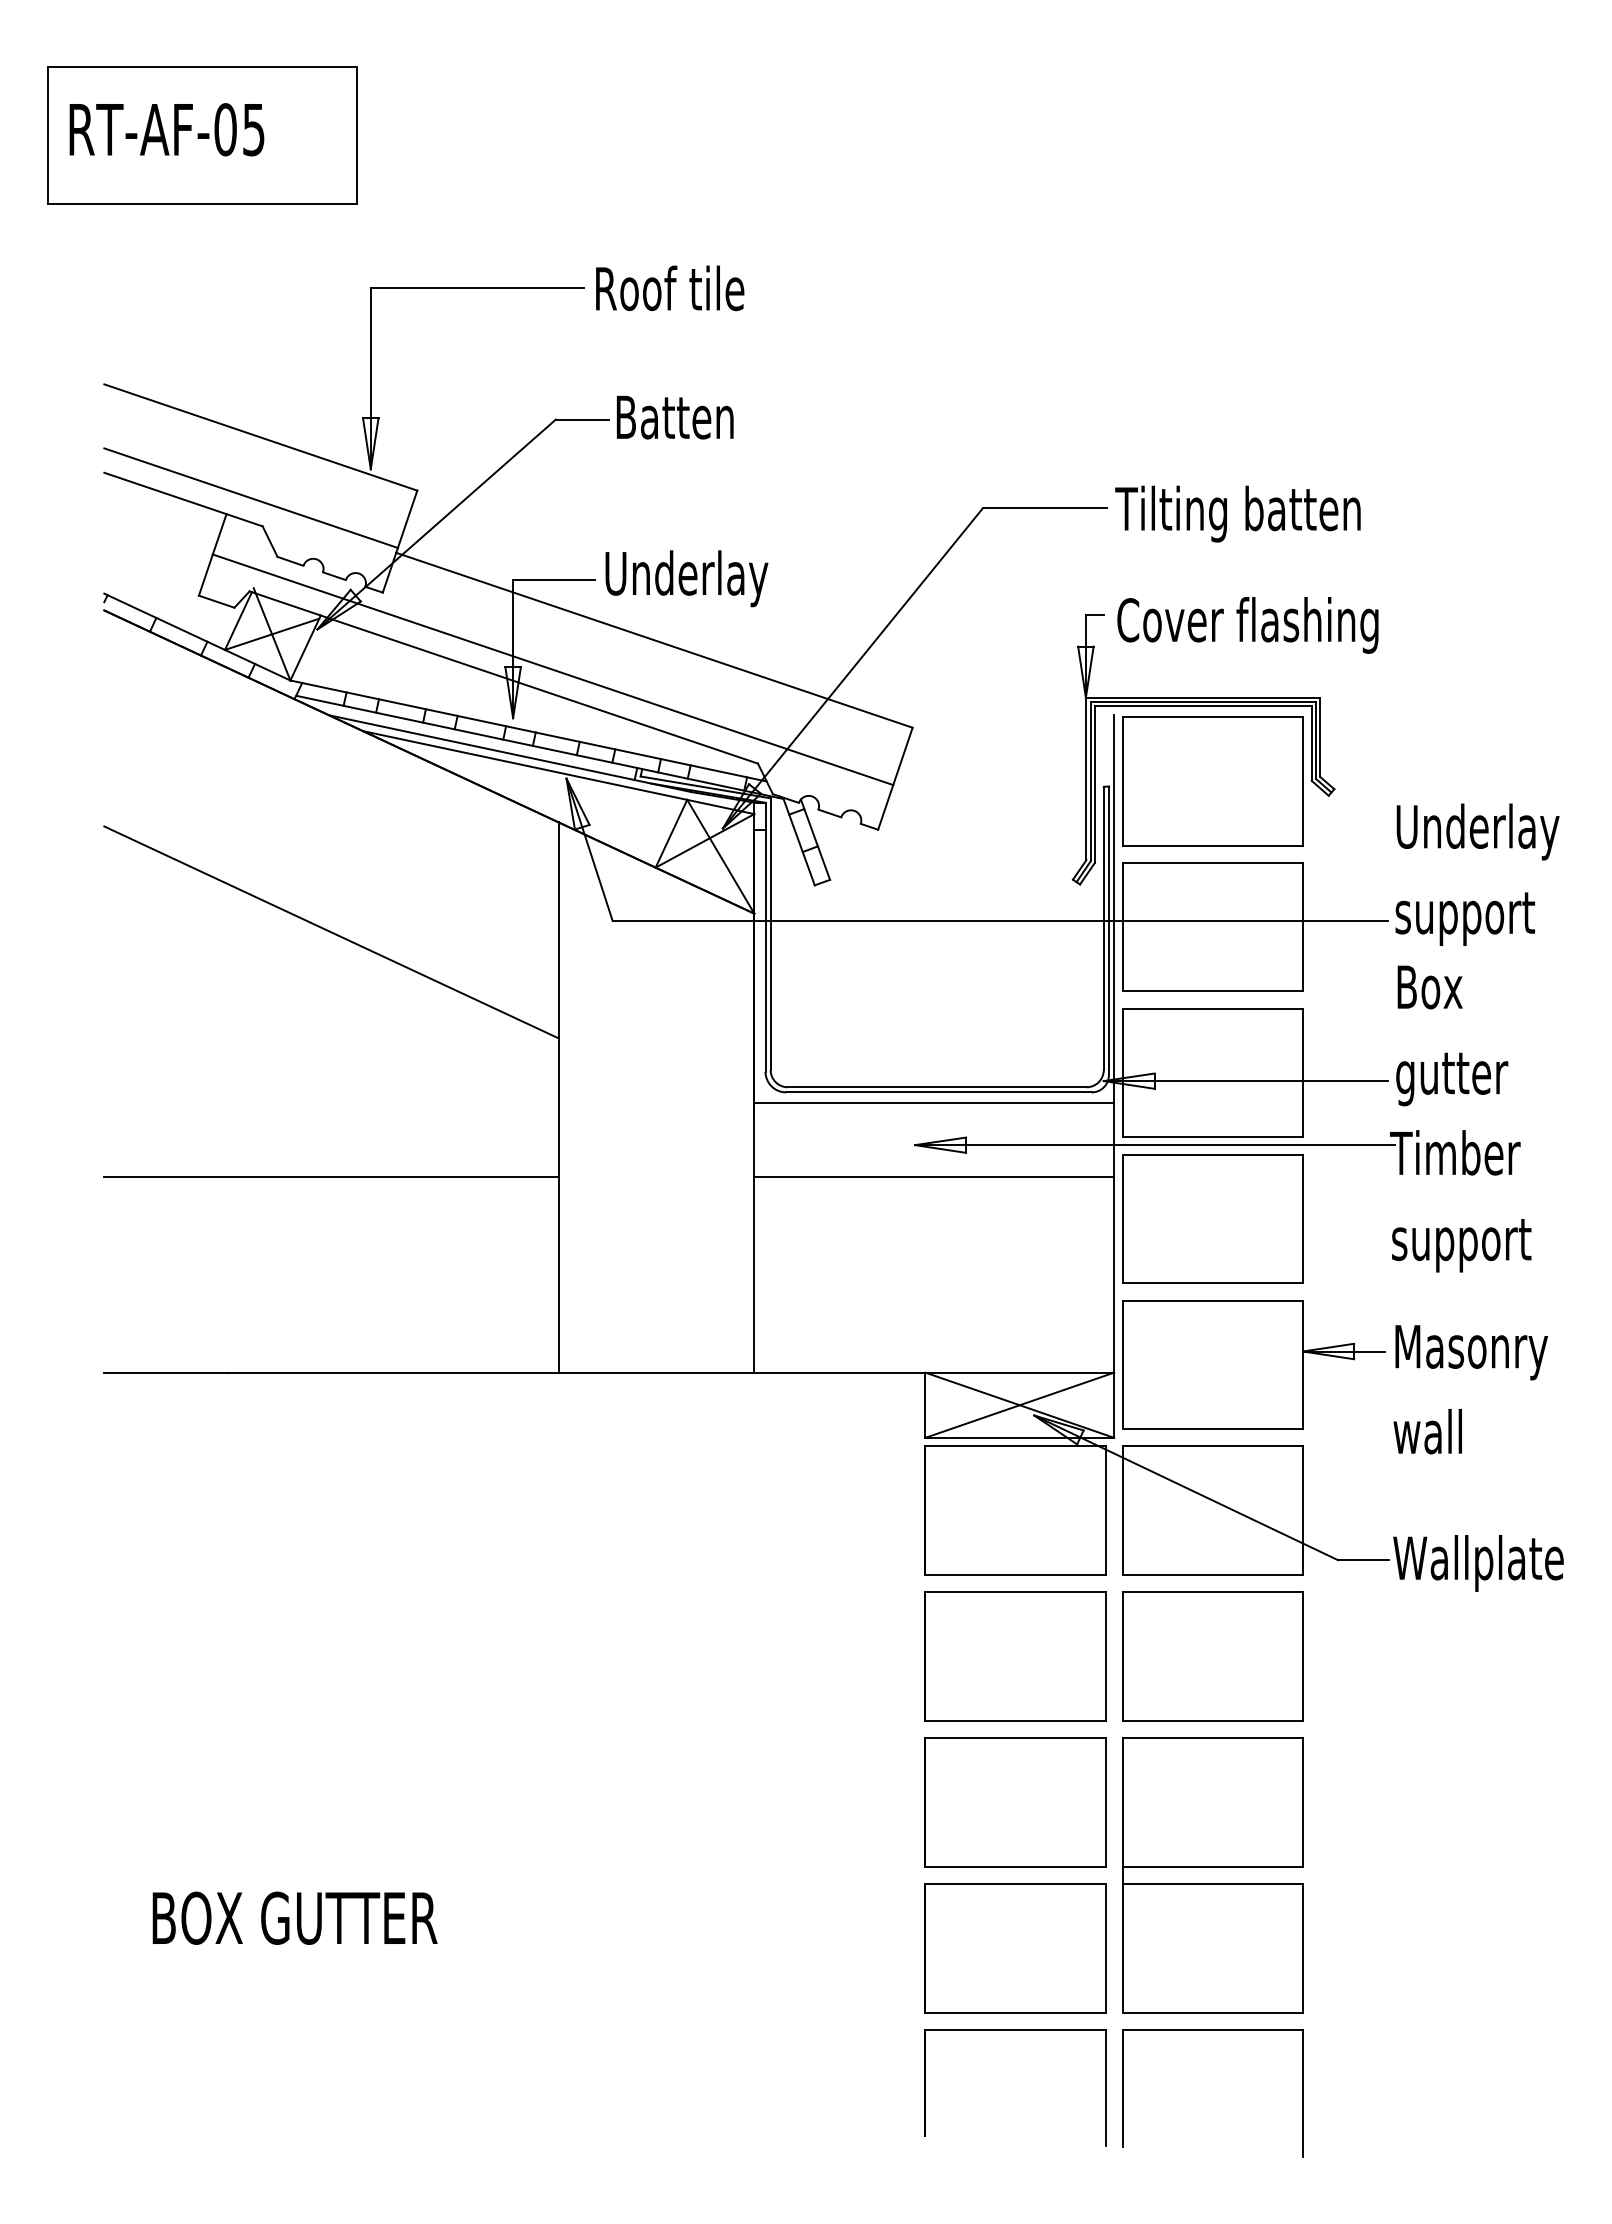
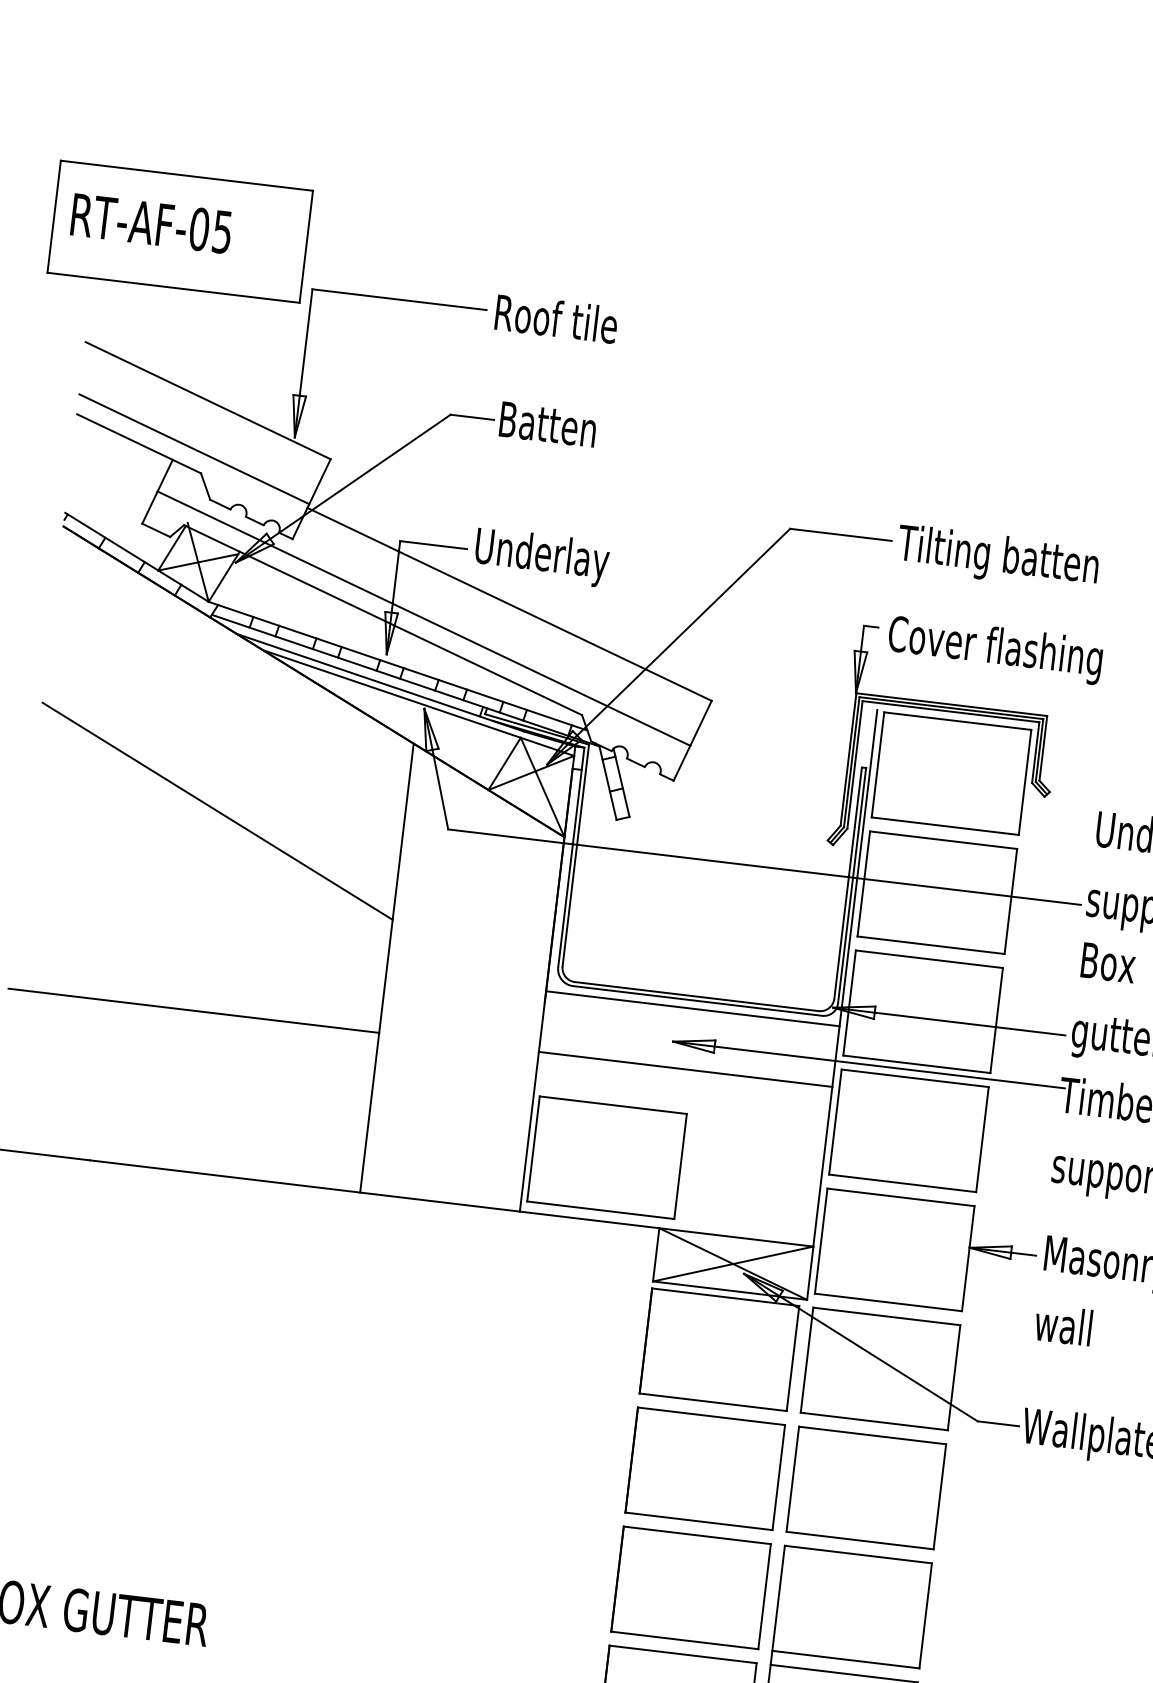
part: (202, 135) -> (180, 231), moved
part: (851, 1294) -> (606, 1157), added

